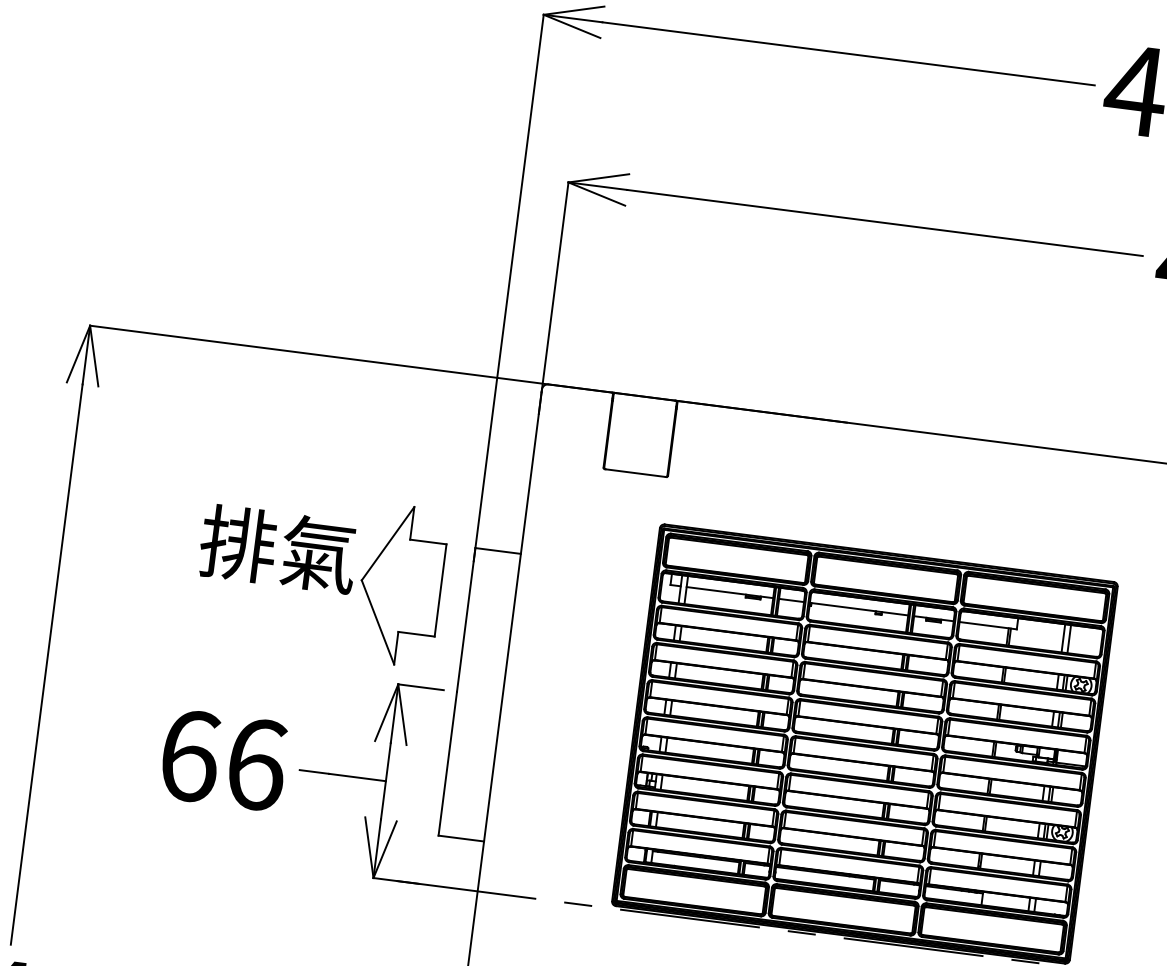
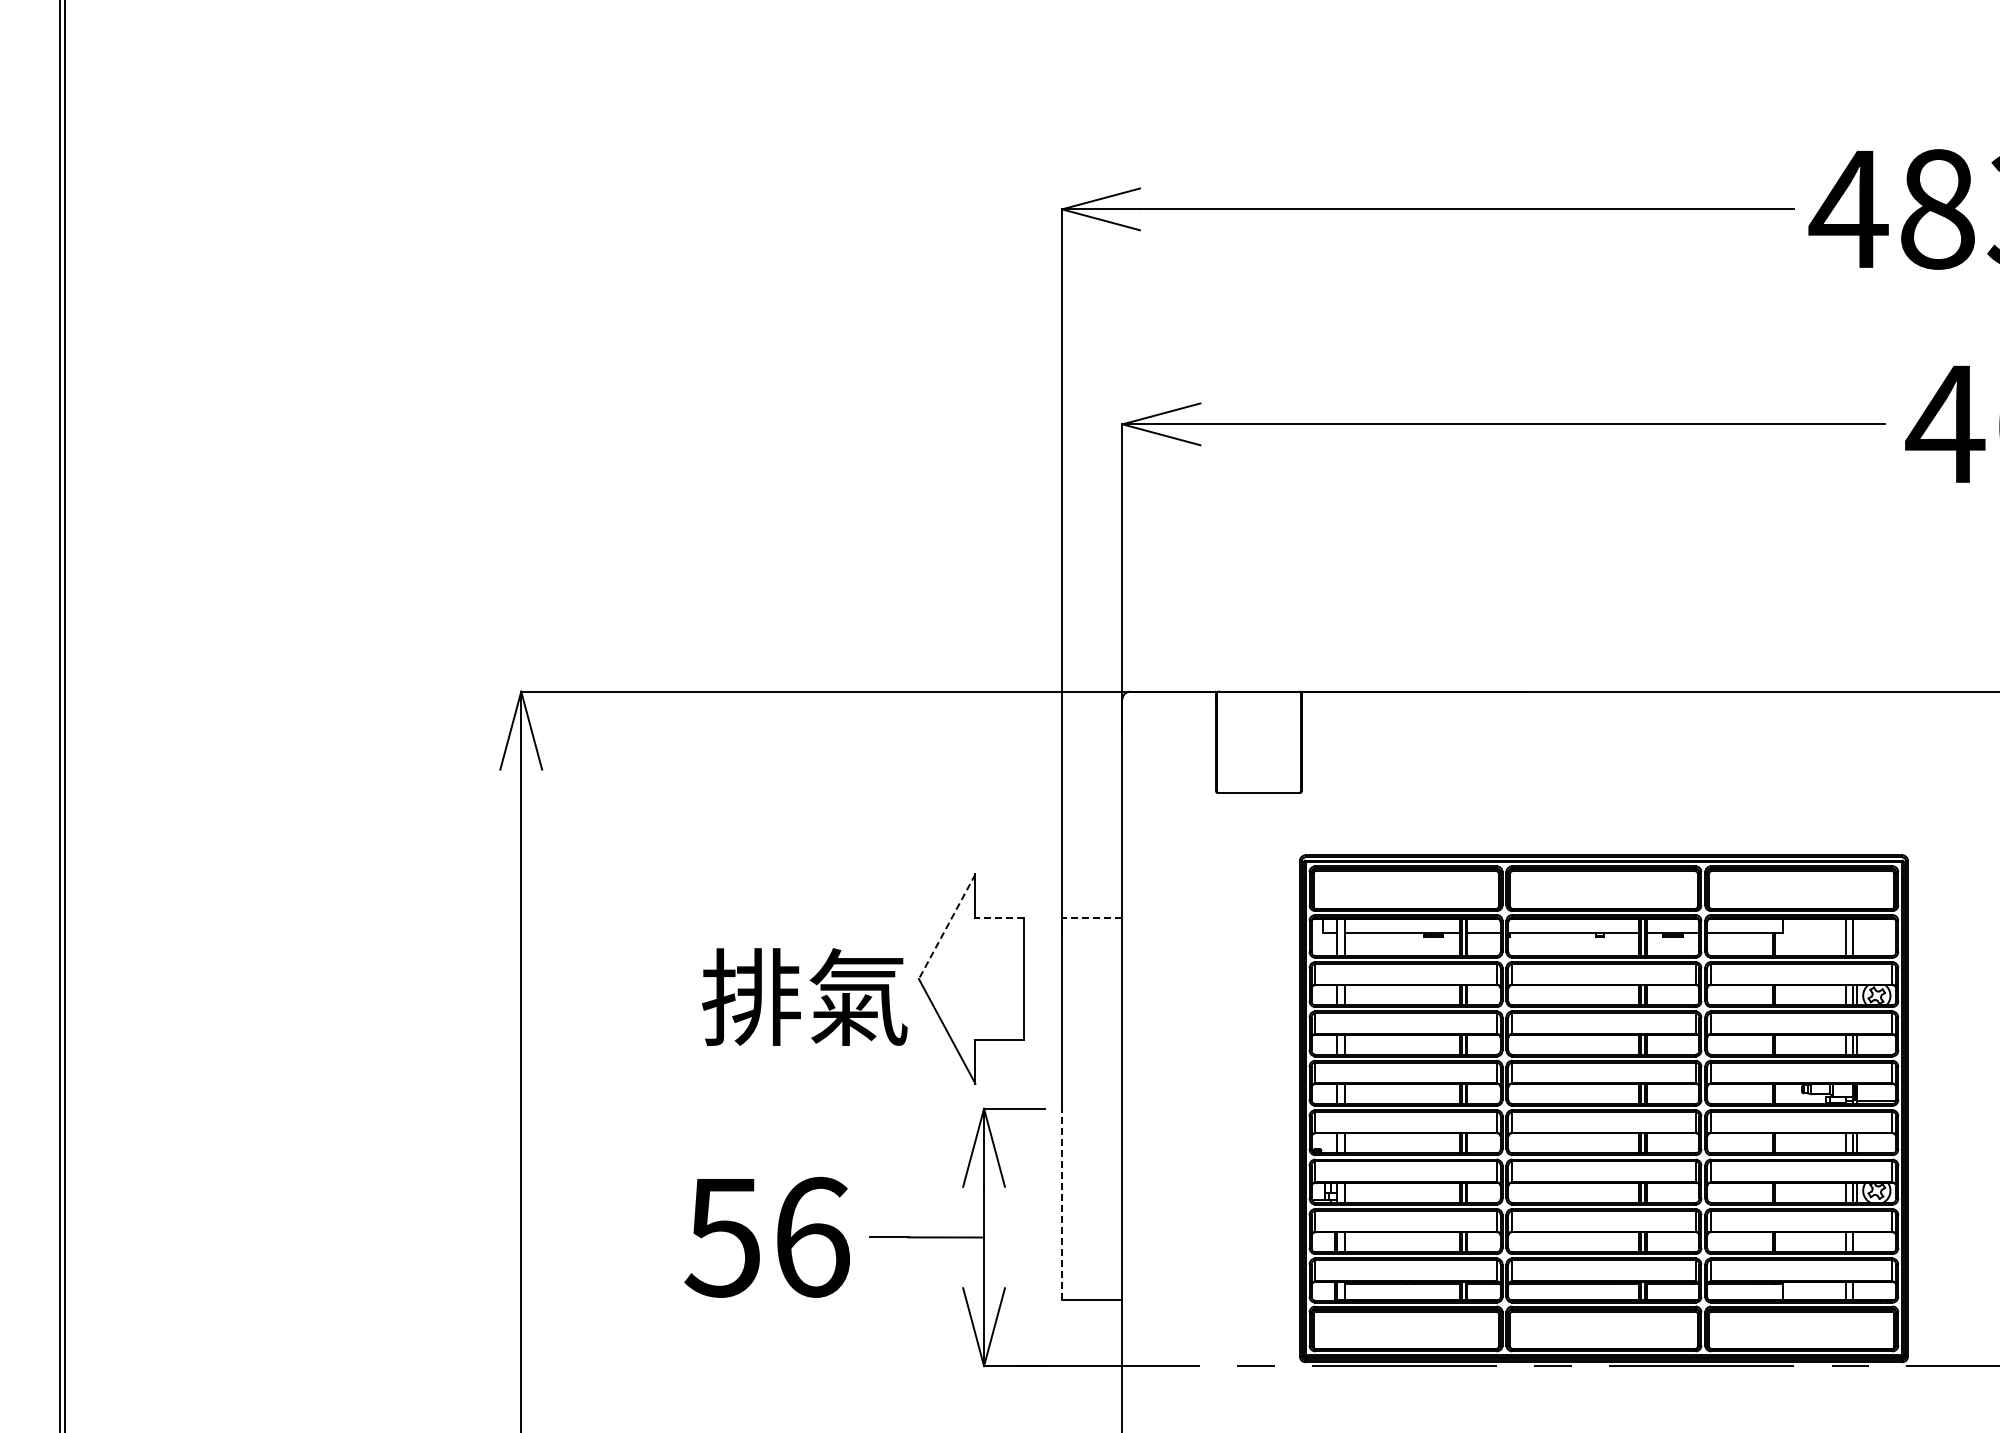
line: (428, 541) -> (999, 917), solid -> dashed
line: (387, 544) -> (946, 927), solid -> dashed
text: (278, 548) -> (804, 996), moved
line: (497, 550) -> (1091, 917), solid -> dashed
text: (189, 755) -> (722, 1236), 66 -> 56
line: (448, 763) -> (1062, 1204), solid -> dashed

